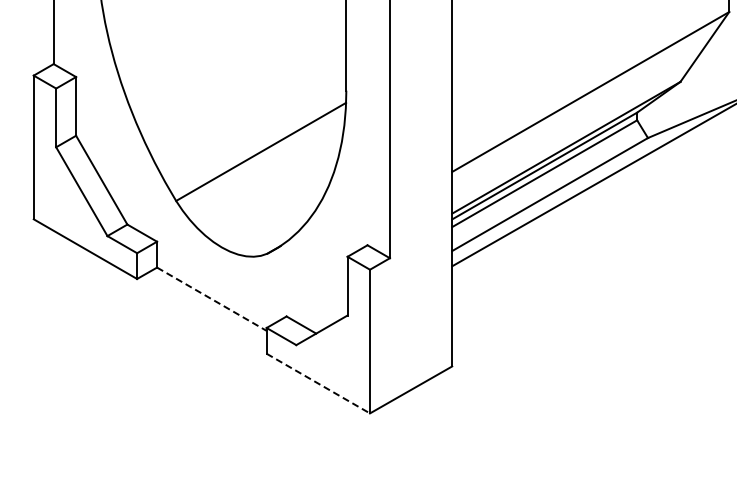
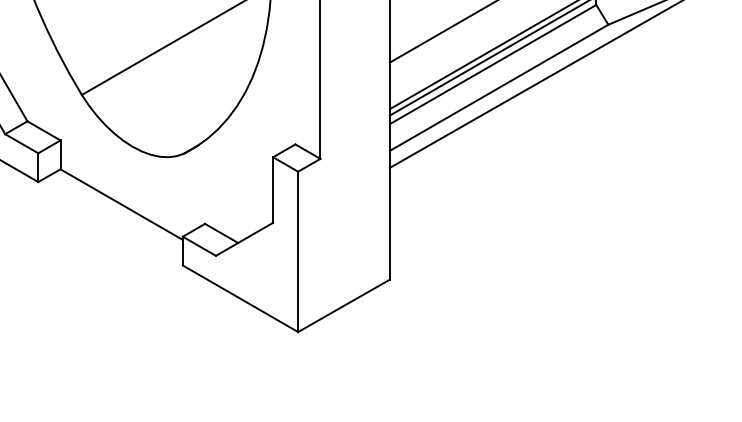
line: (212, 299) -> (122, 204), dashed -> solid
line: (318, 383) -> (240, 298), dashed -> solid

